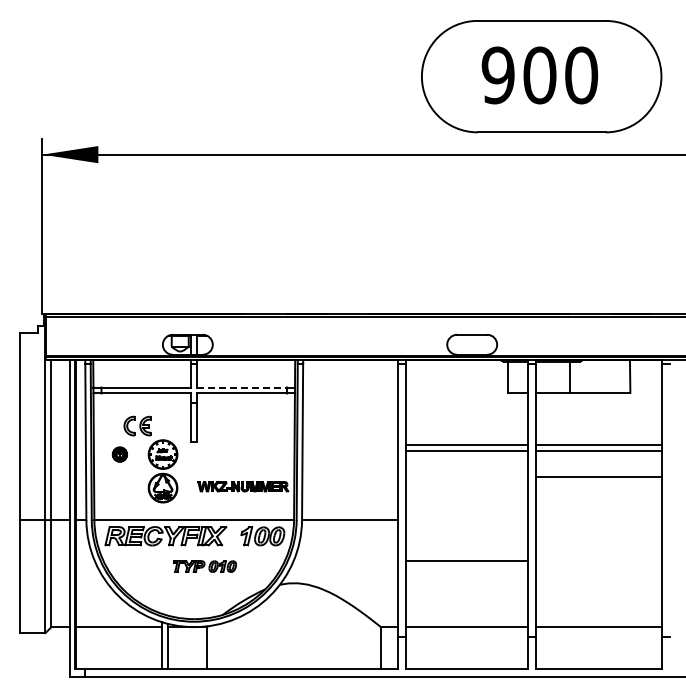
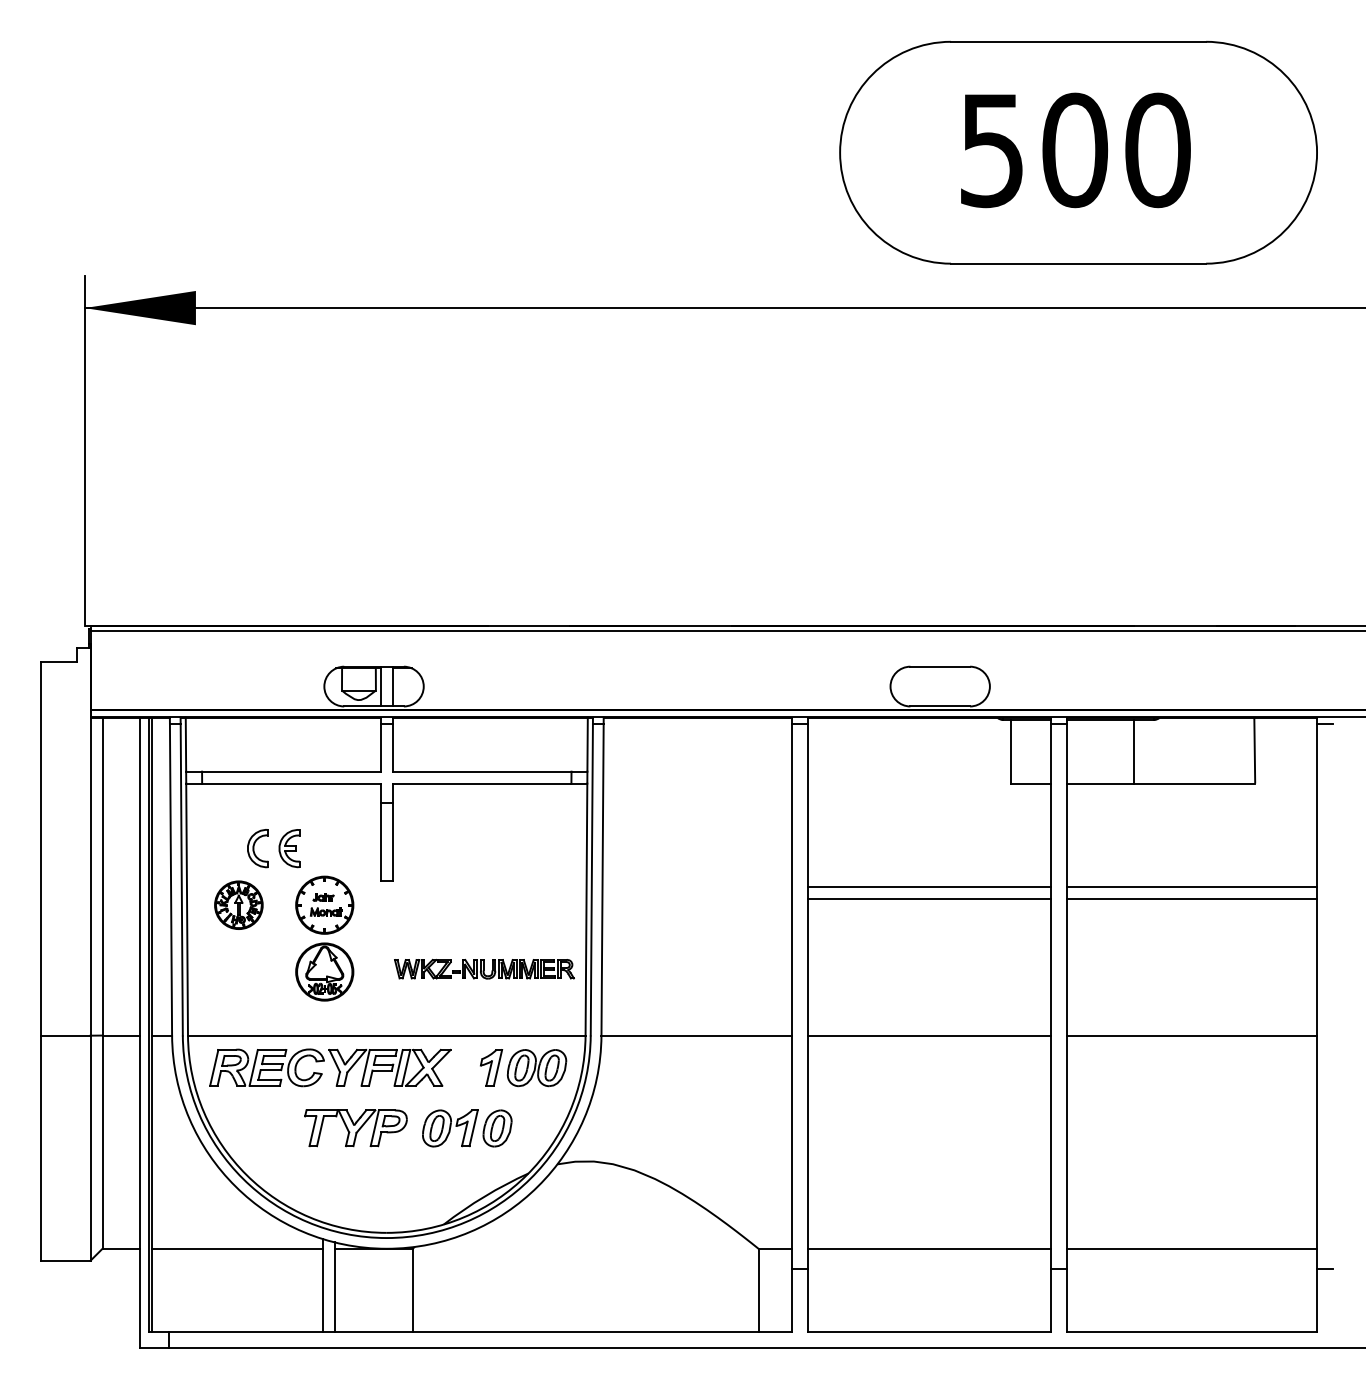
text: (497, 75) -> (990, 150), 900 -> 500
line: (242, 387) -> (482, 771), dashed -> solid
part: (119, 454) -> (238, 905), size x1.67
line: (598, 477) -> (1191, 1036), moved
line: (466, 561) -> (928, 1036), moved
part: (204, 566) -> (407, 1128), size x1.67

